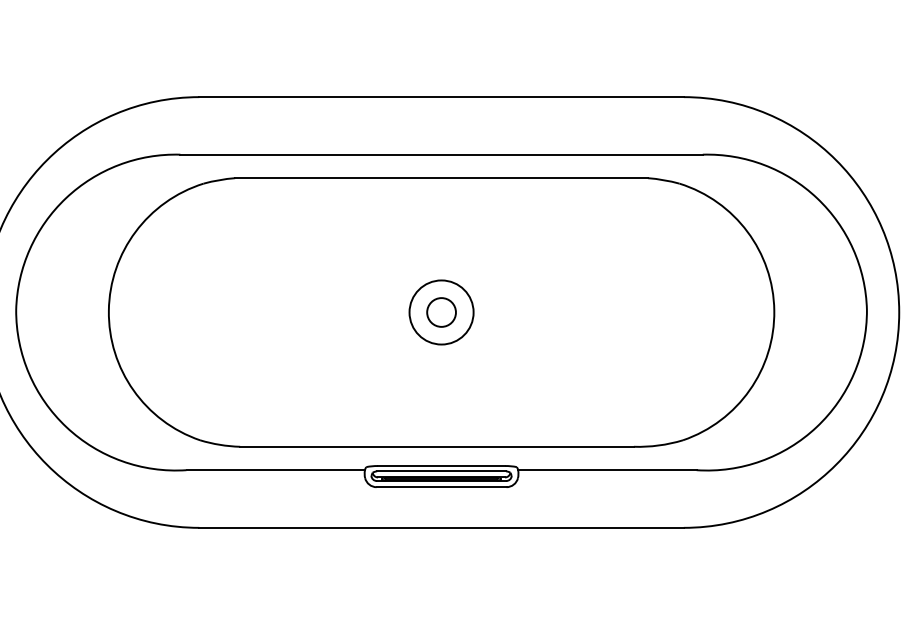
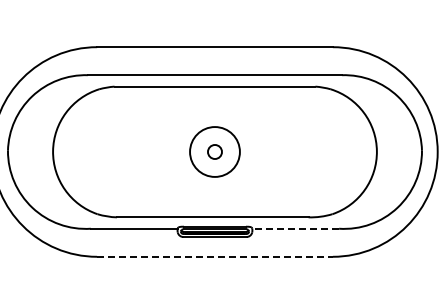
circle: (440, 311) -> (214, 151), size x1.6
line: (607, 469) -> (295, 228), solid -> dashed
line: (442, 527) -> (215, 256), solid -> dashed

